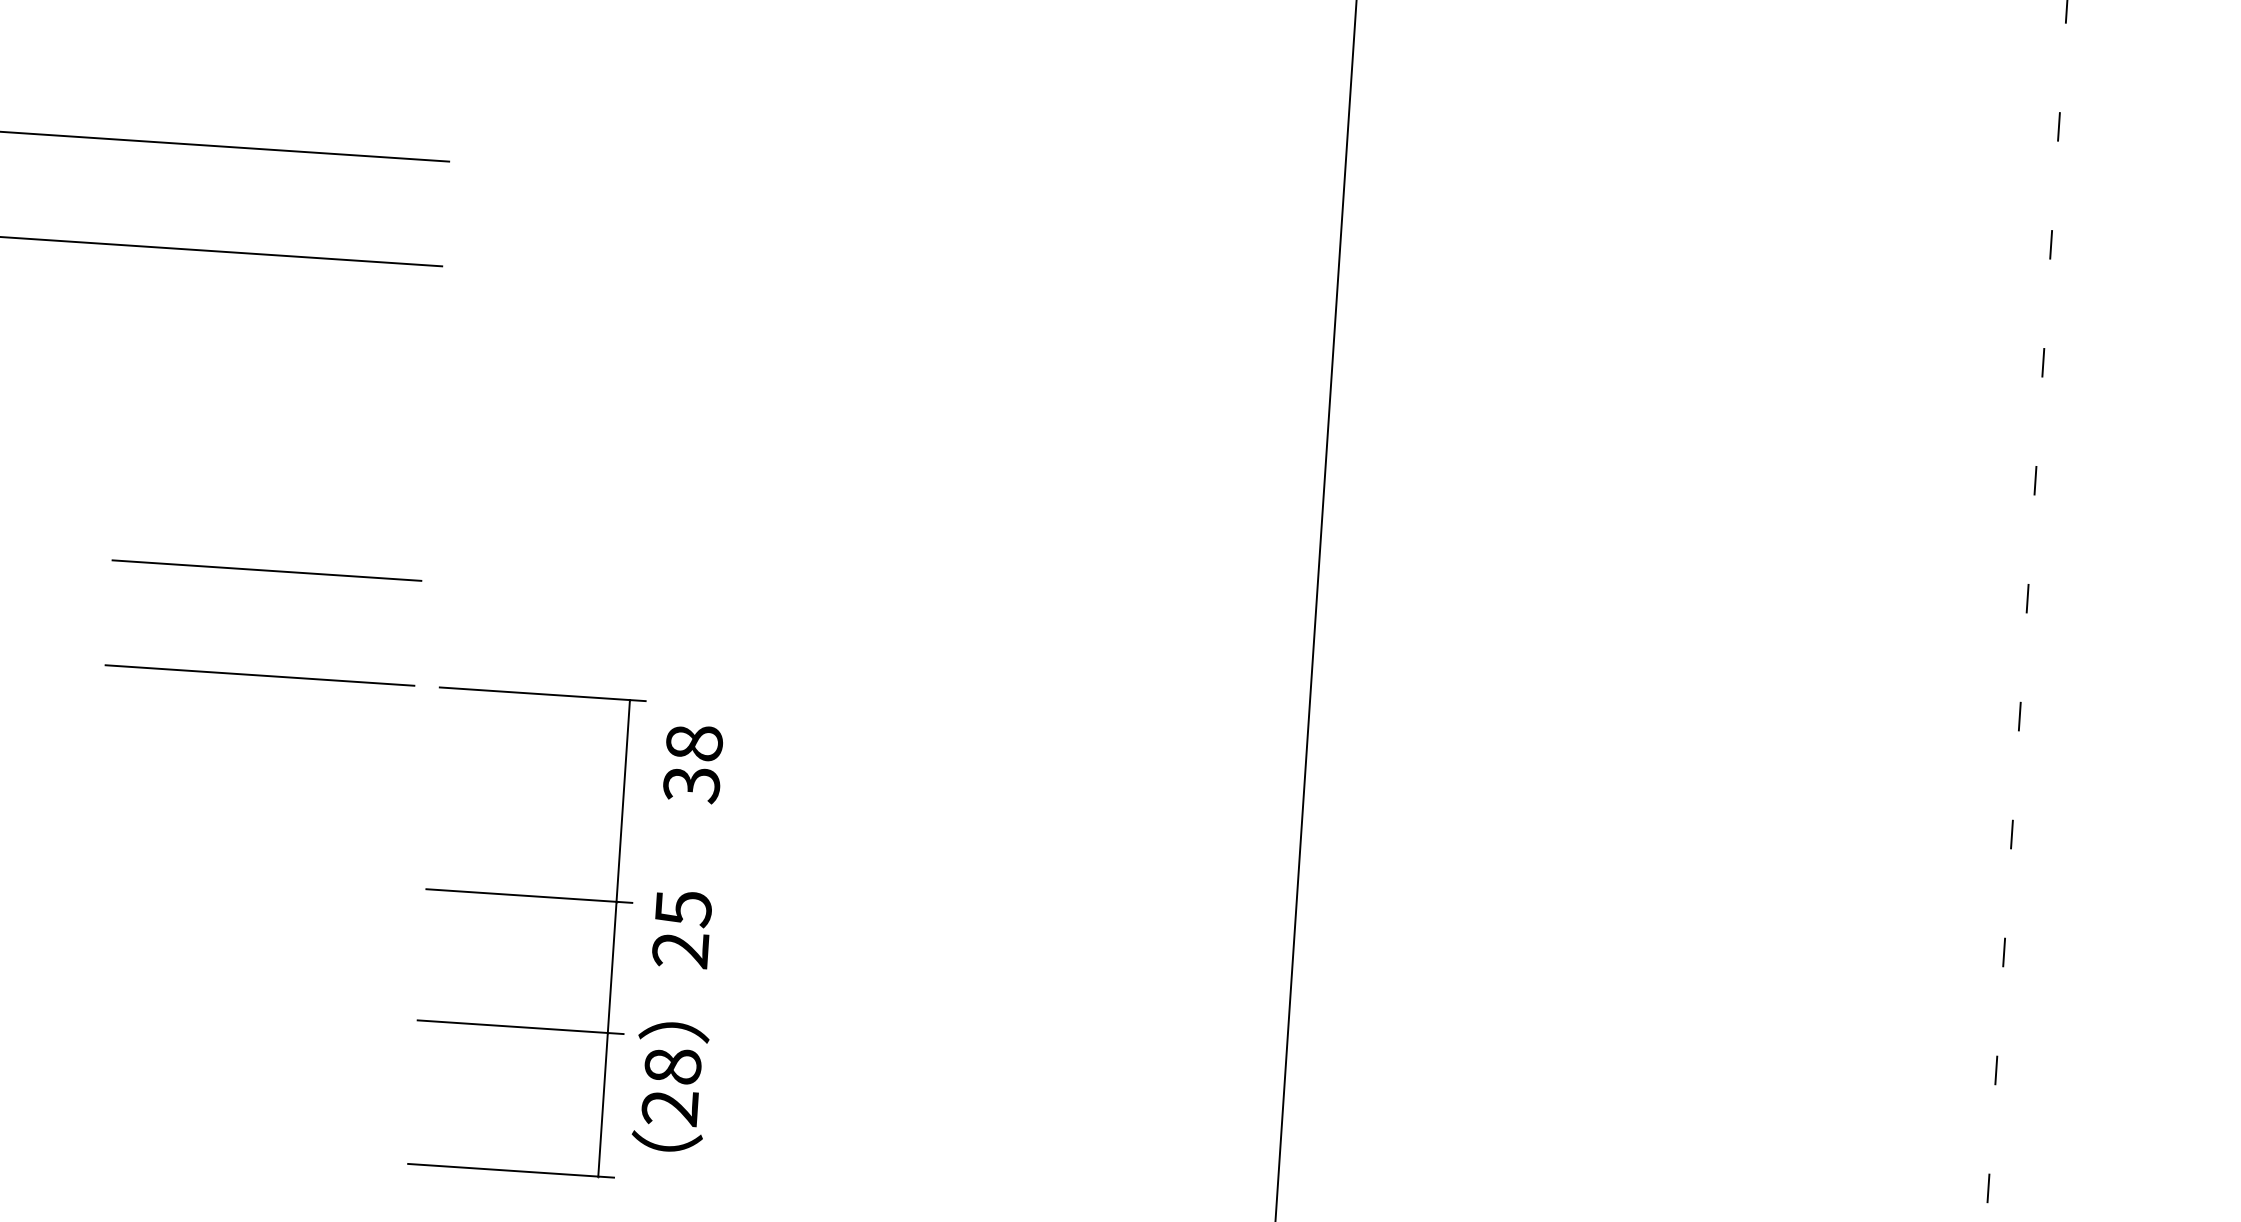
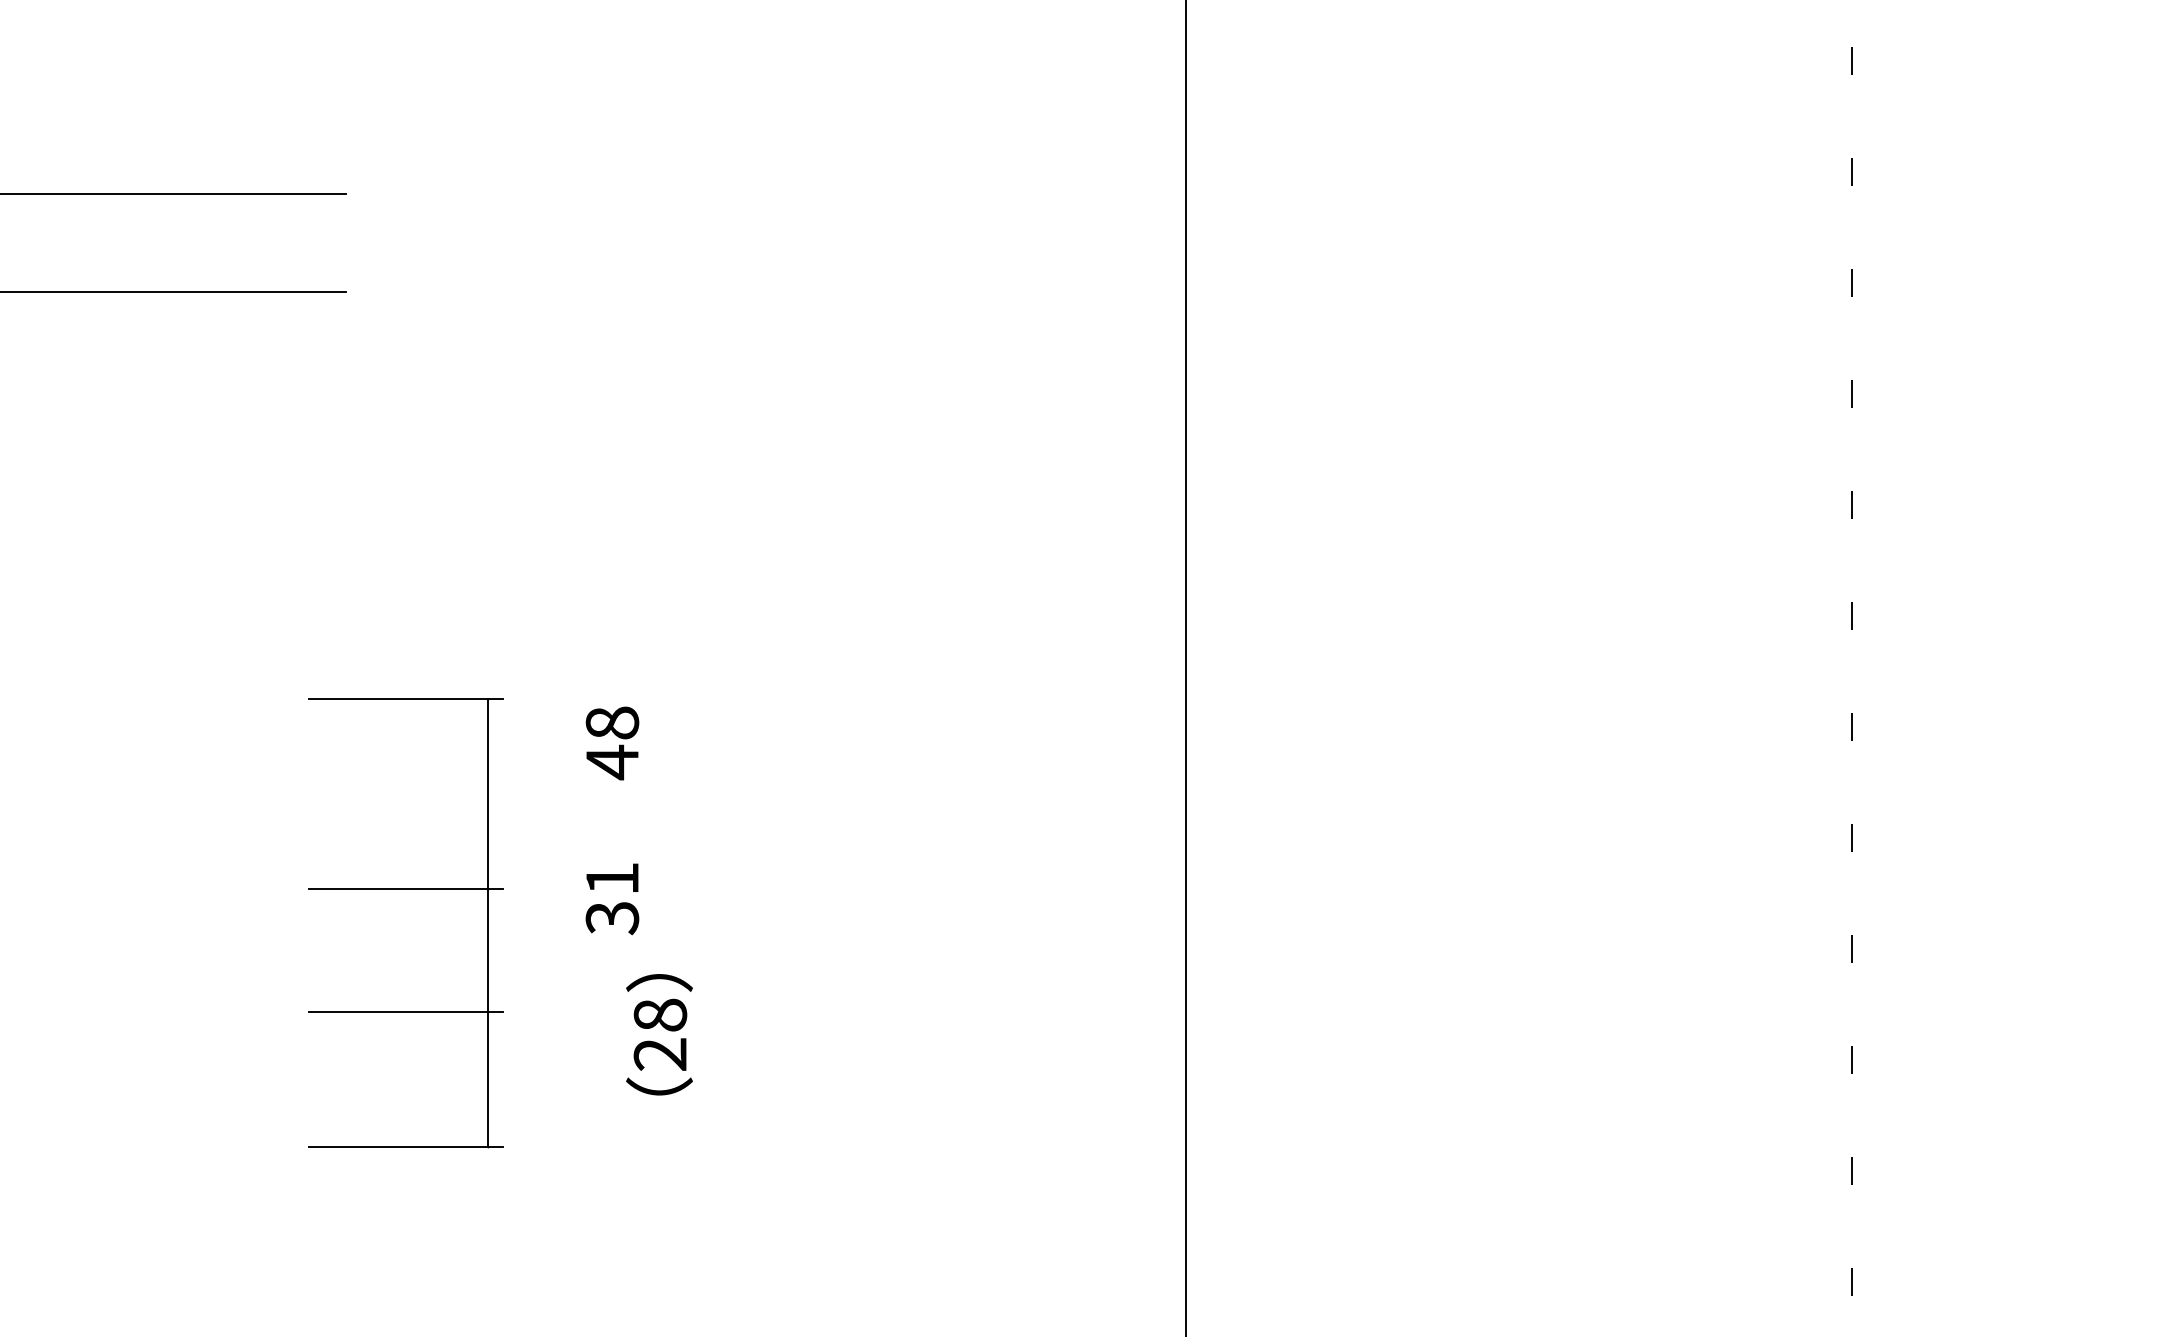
line: (266, 570) -> (200, 588), removed
line: (259, 675) -> (200, 686), removed
text: (691, 784) -> (612, 762), 38 -> 48
part: (528, 896) -> (405, 889), moved
text: (682, 929) -> (612, 898), 25 -> 31
text: (670, 1086) -> (659, 1034), moved

